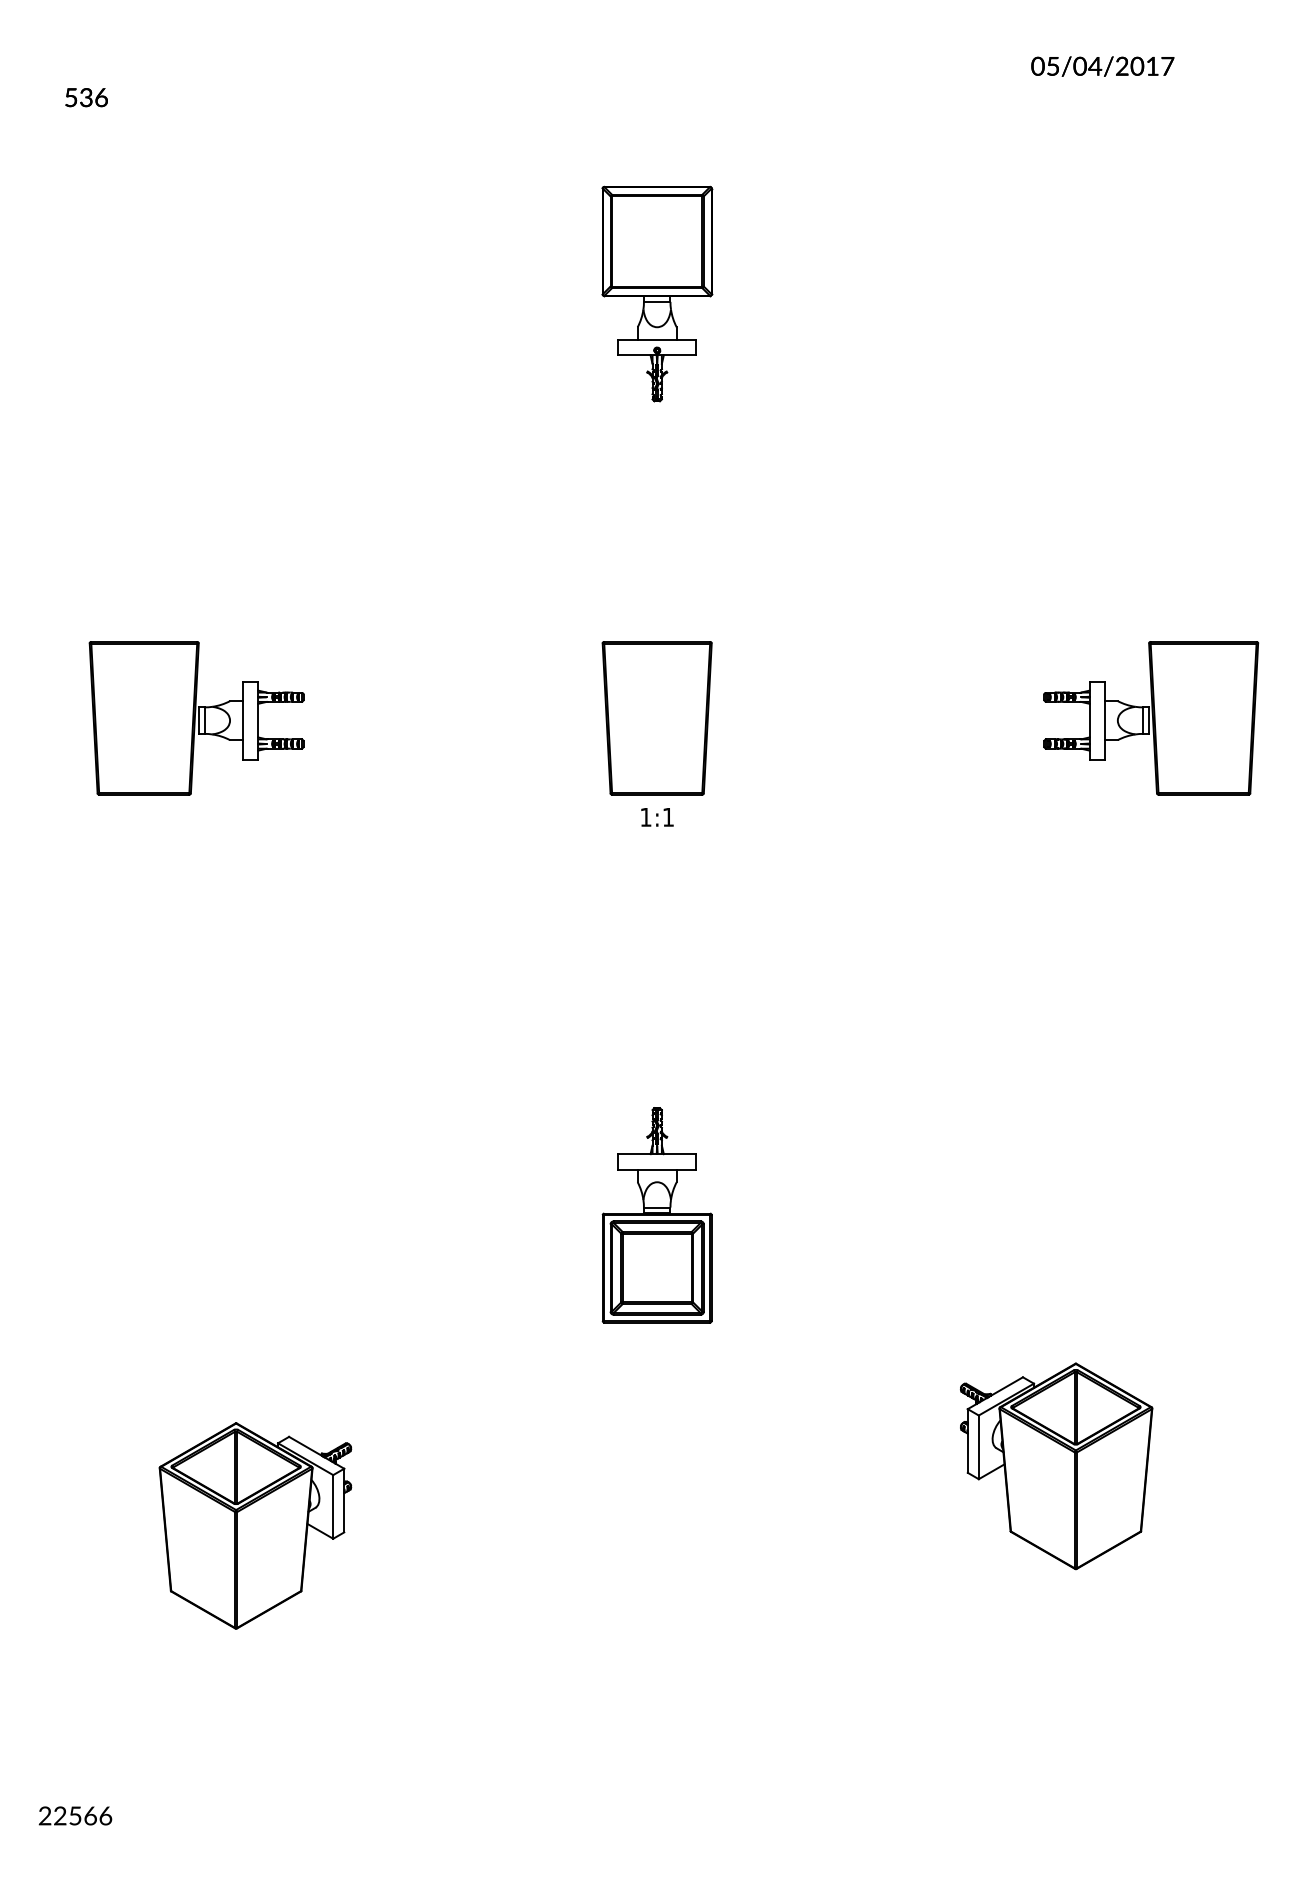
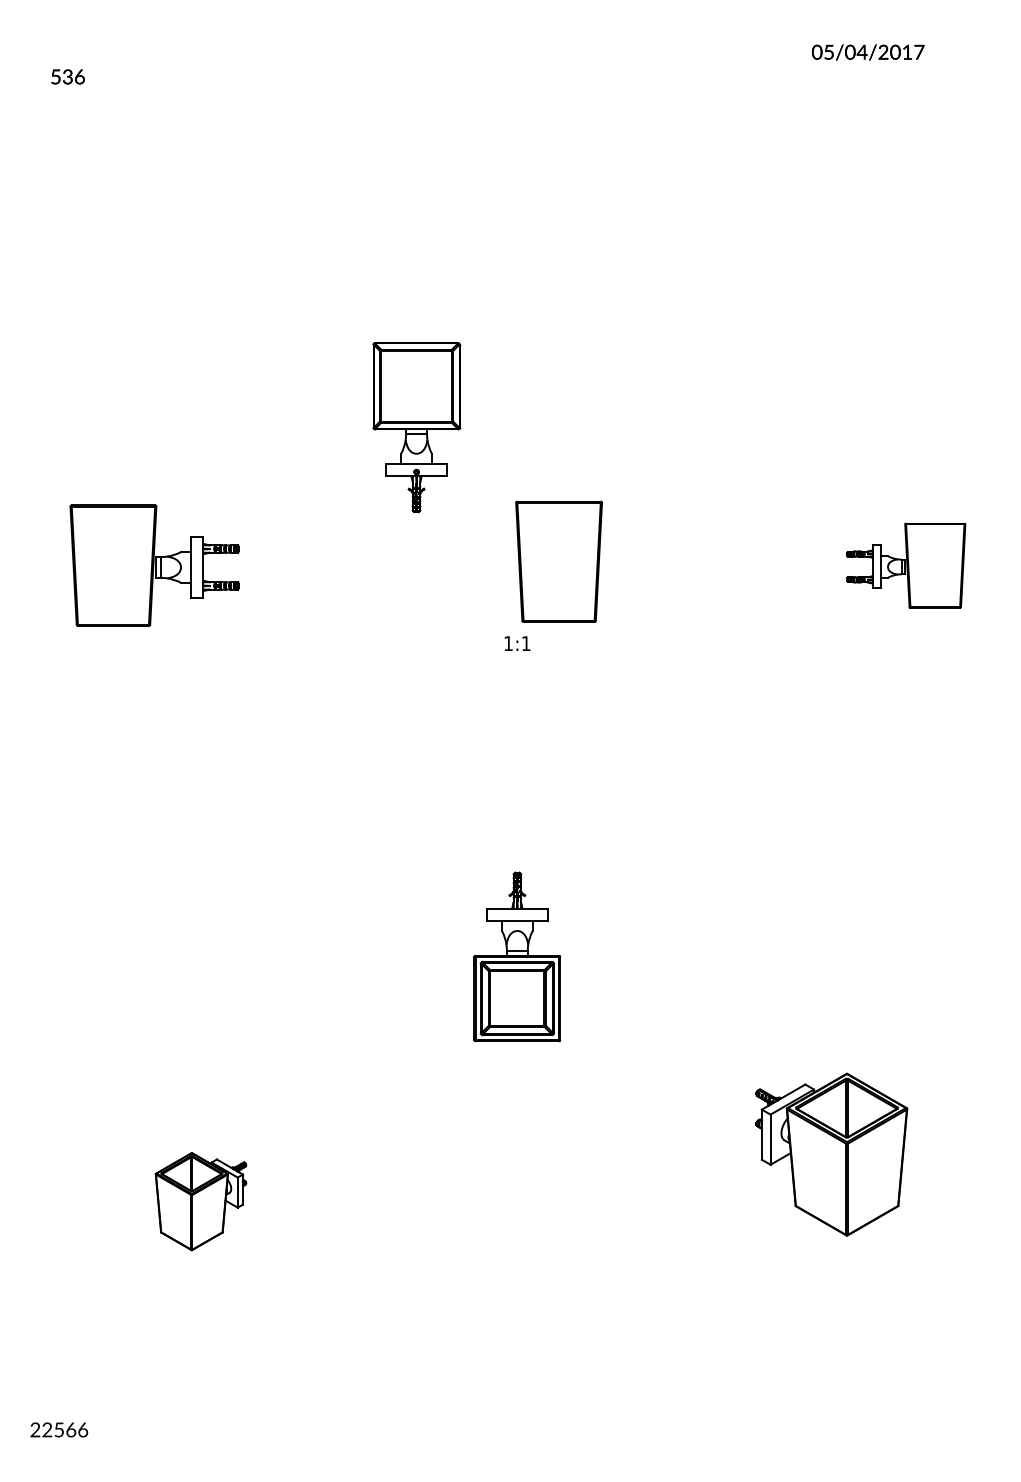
part: (657, 293) -> (416, 427), moved
part: (656, 718) -> (558, 561), moved
part: (1151, 718) -> (906, 565), size x0.7
part: (255, 1525) -> (201, 1201), size x0.6

